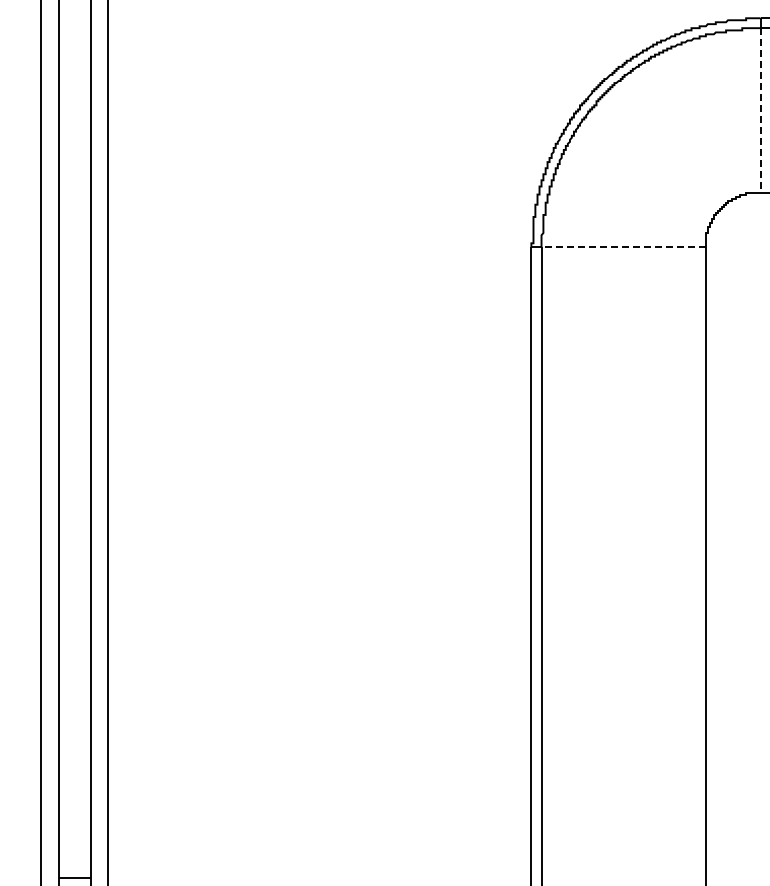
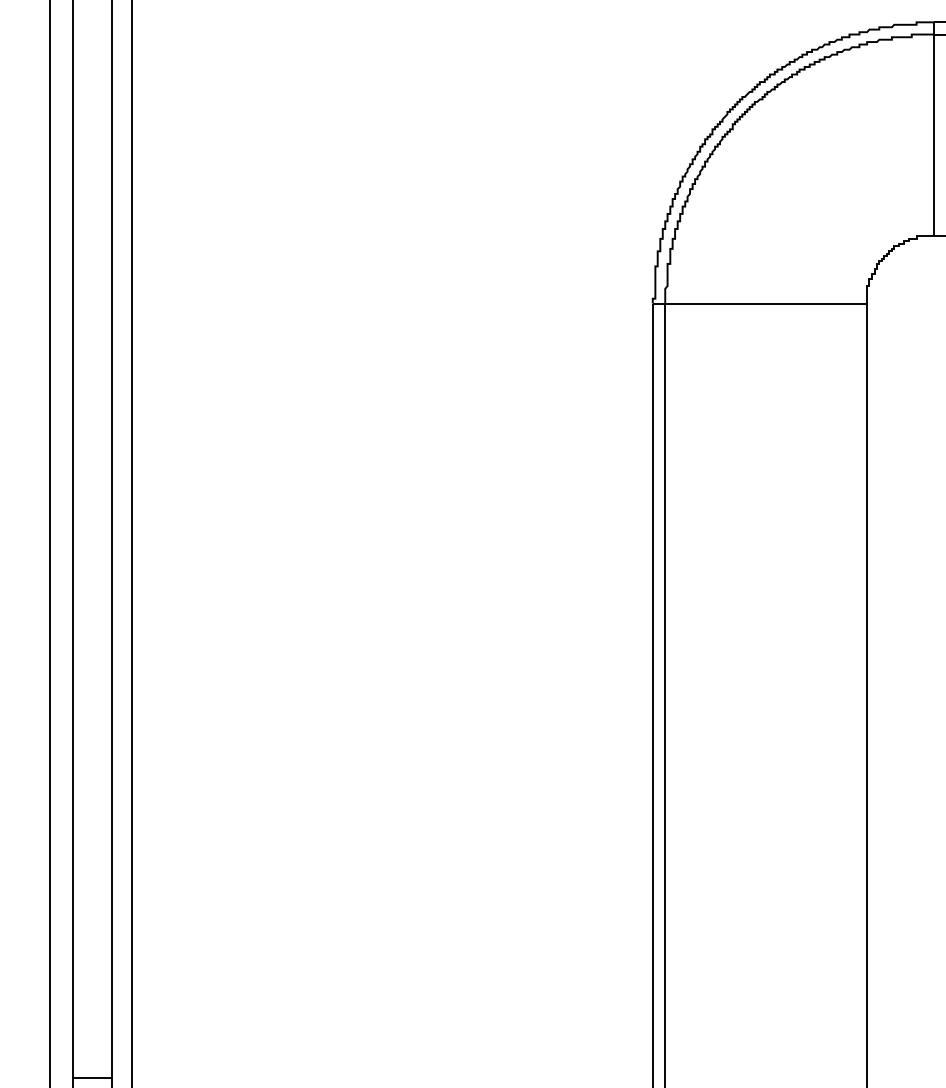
line: (760, 110) -> (934, 135), dashed -> solid
line: (623, 247) -> (765, 303), dashed -> solid

